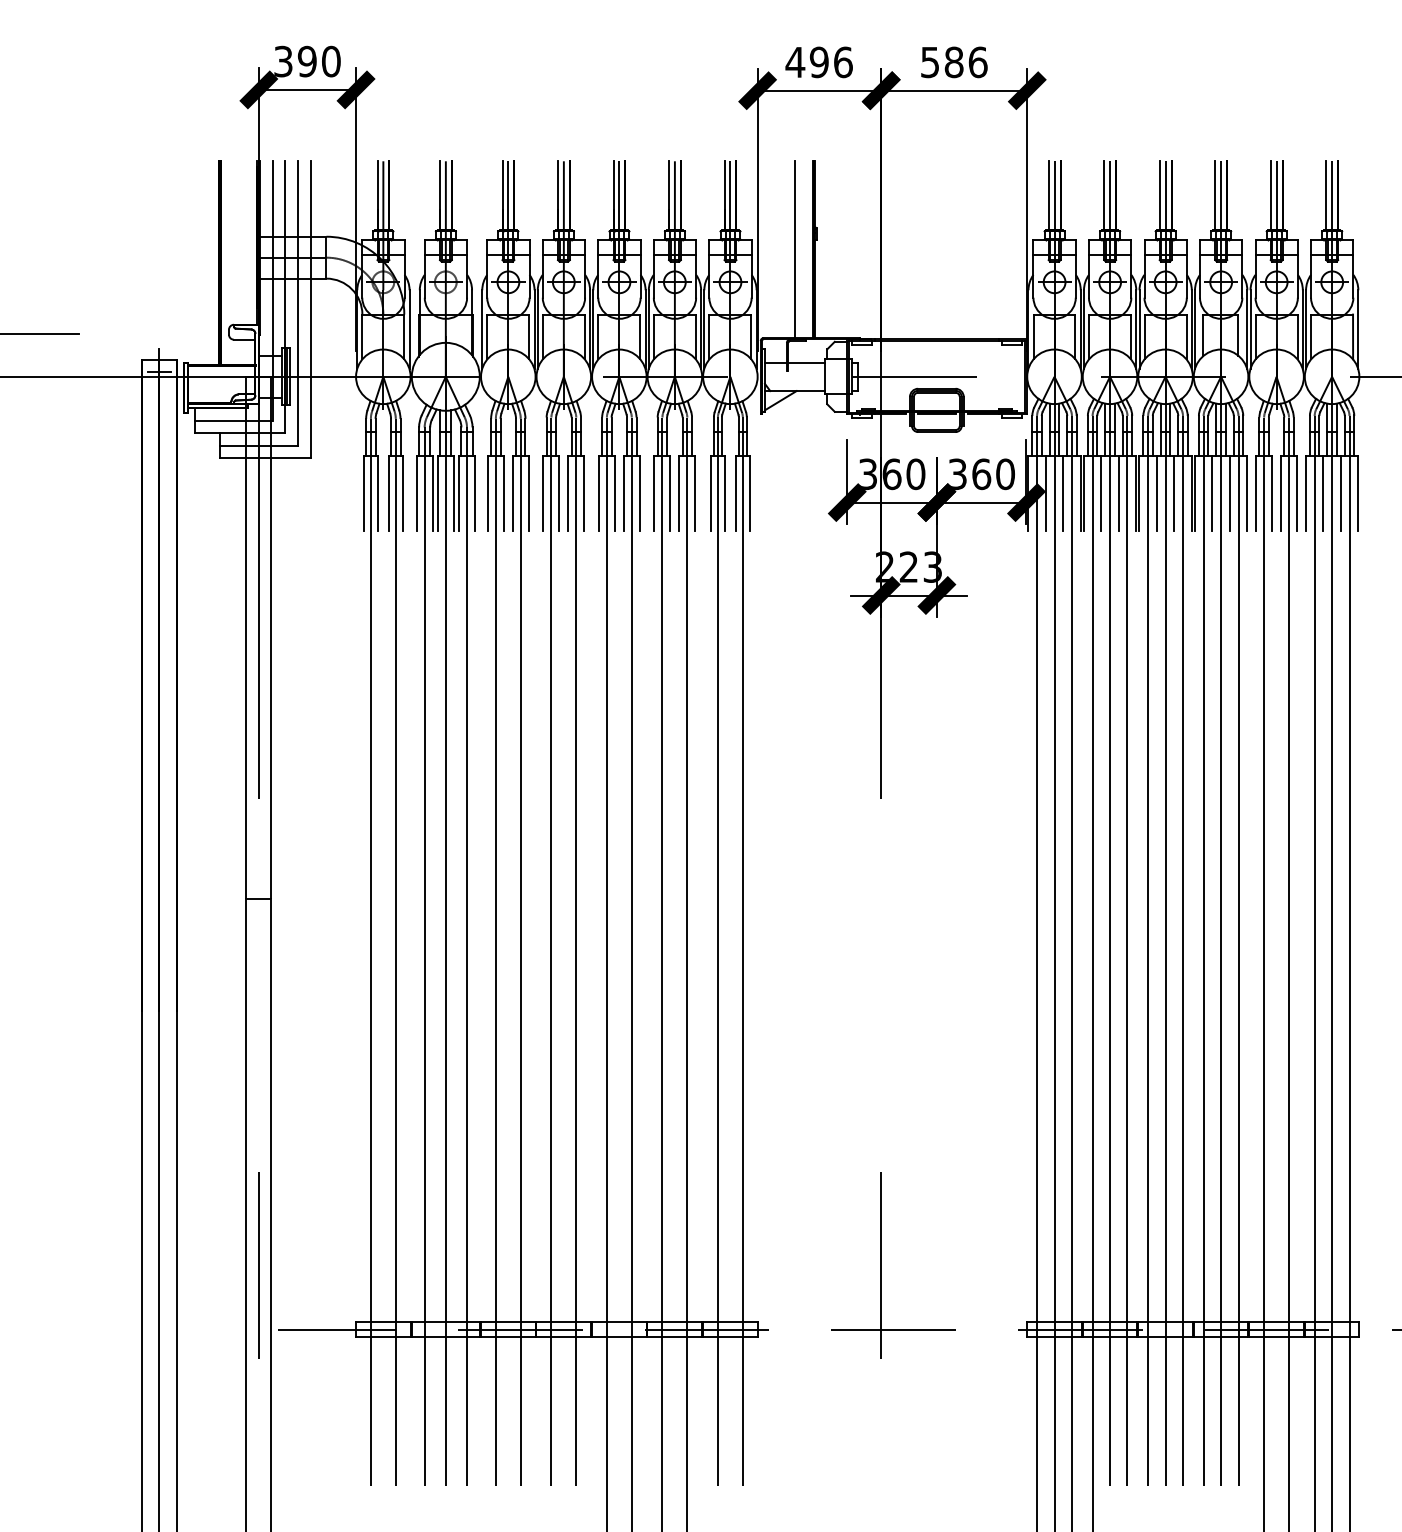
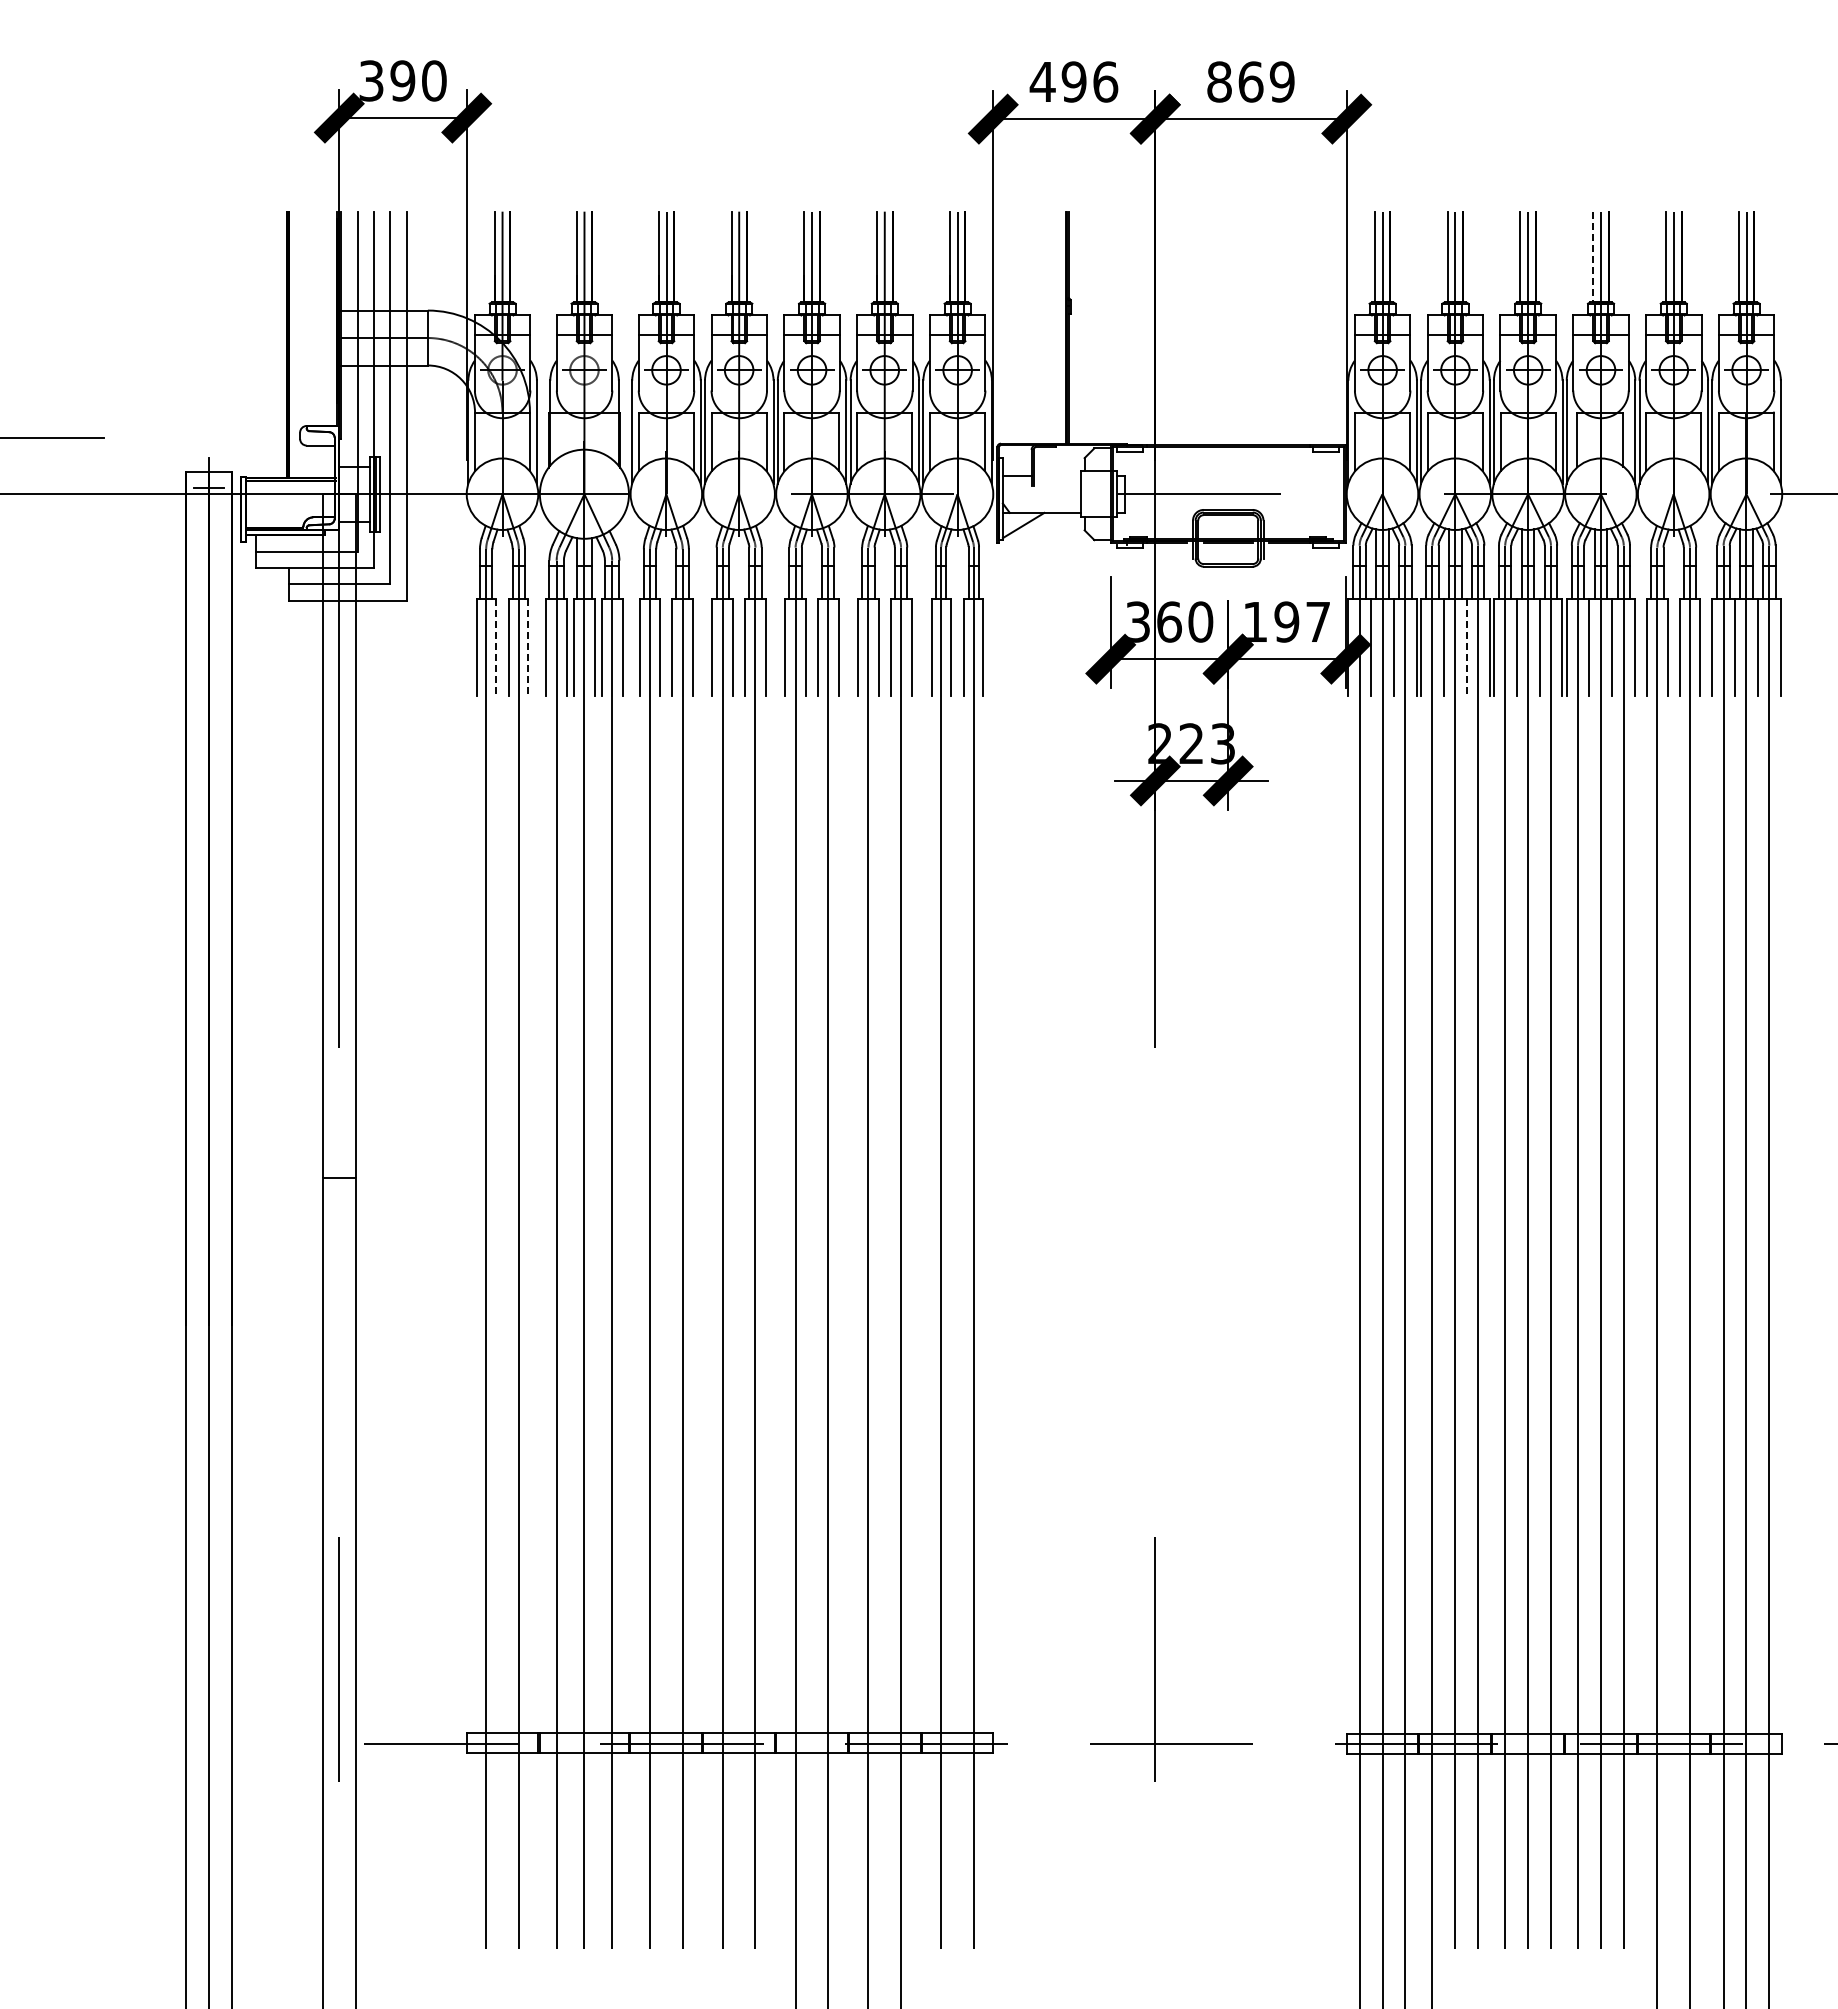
text: (953, 62) -> (1250, 81), 586 -> 869
line: (1215, 196) -> (1593, 257), solid -> dashed
line: (795, 249) -> (1042, 327), removed
line: (806, 362) -> (1057, 475), removed
text: (982, 473) -> (1287, 621), 360 -> 197
line: (377, 493) -> (495, 647), solid -> dashed
line: (403, 493) -> (528, 647), solid -> dashed
line: (1118, 493) -> (1466, 647), solid -> dashed

